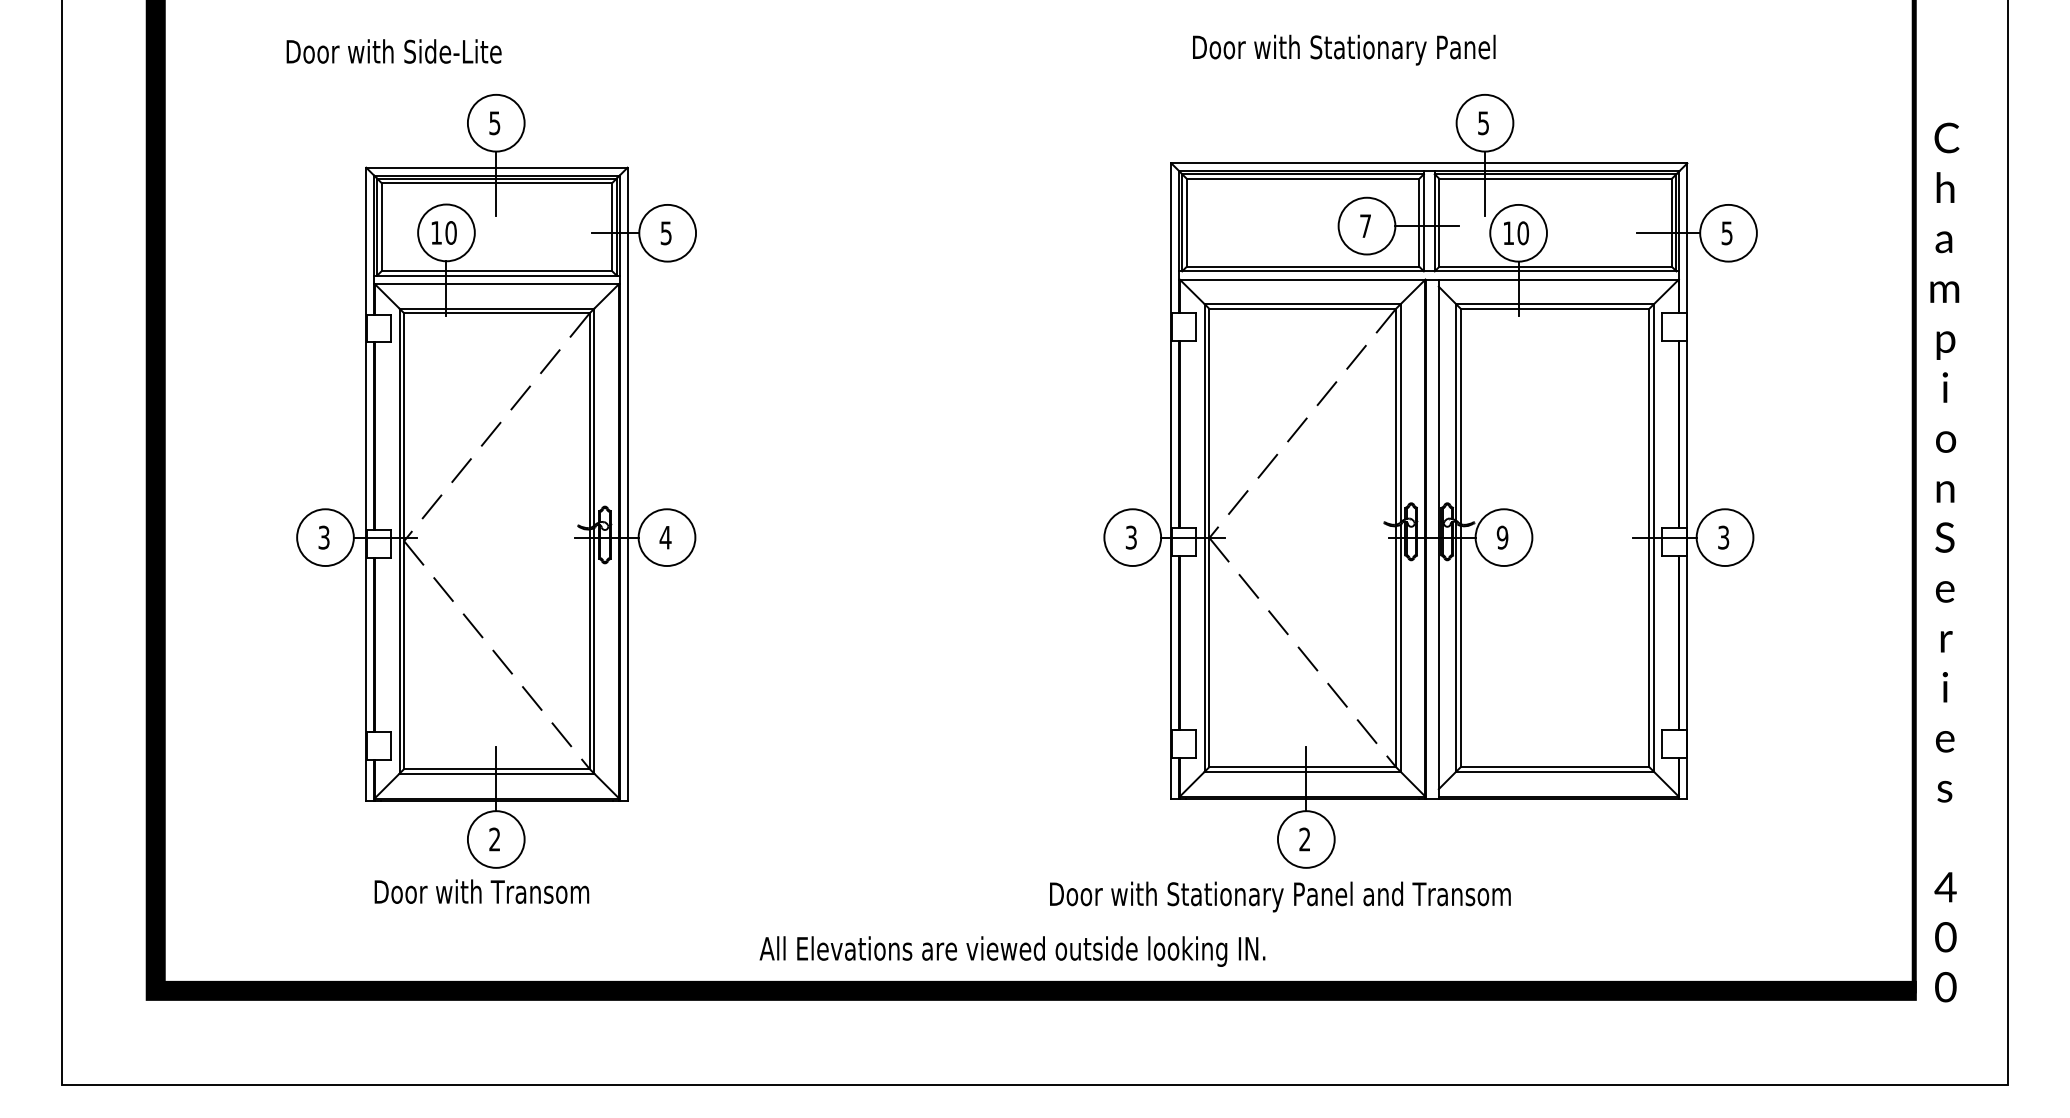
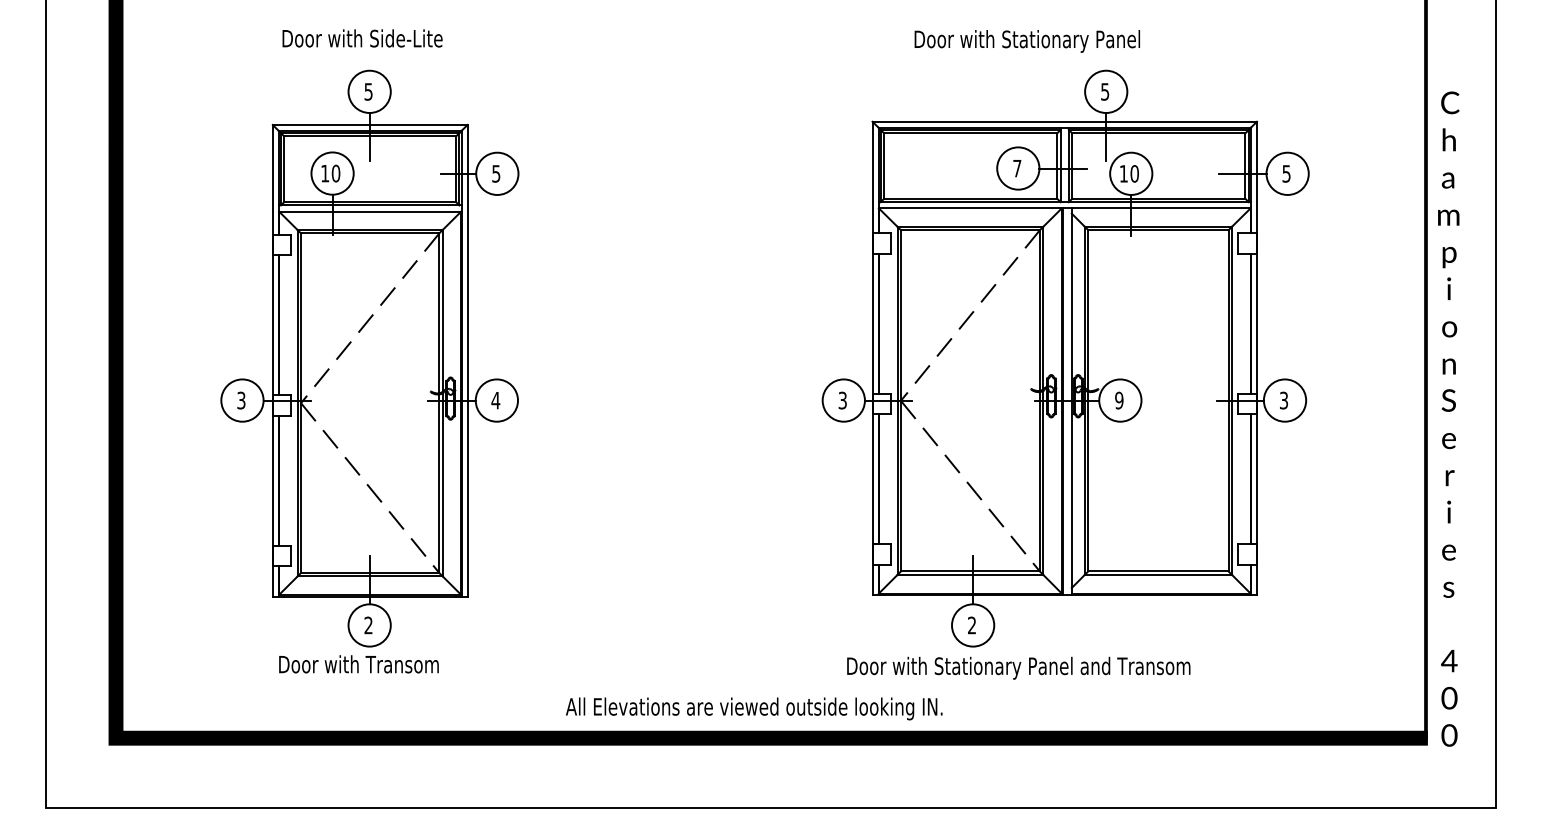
text: (1343, 50) -> (1026, 41), moved
text: (394, 51) -> (362, 38), moved
text: (1279, 895) -> (1018, 667), moved

